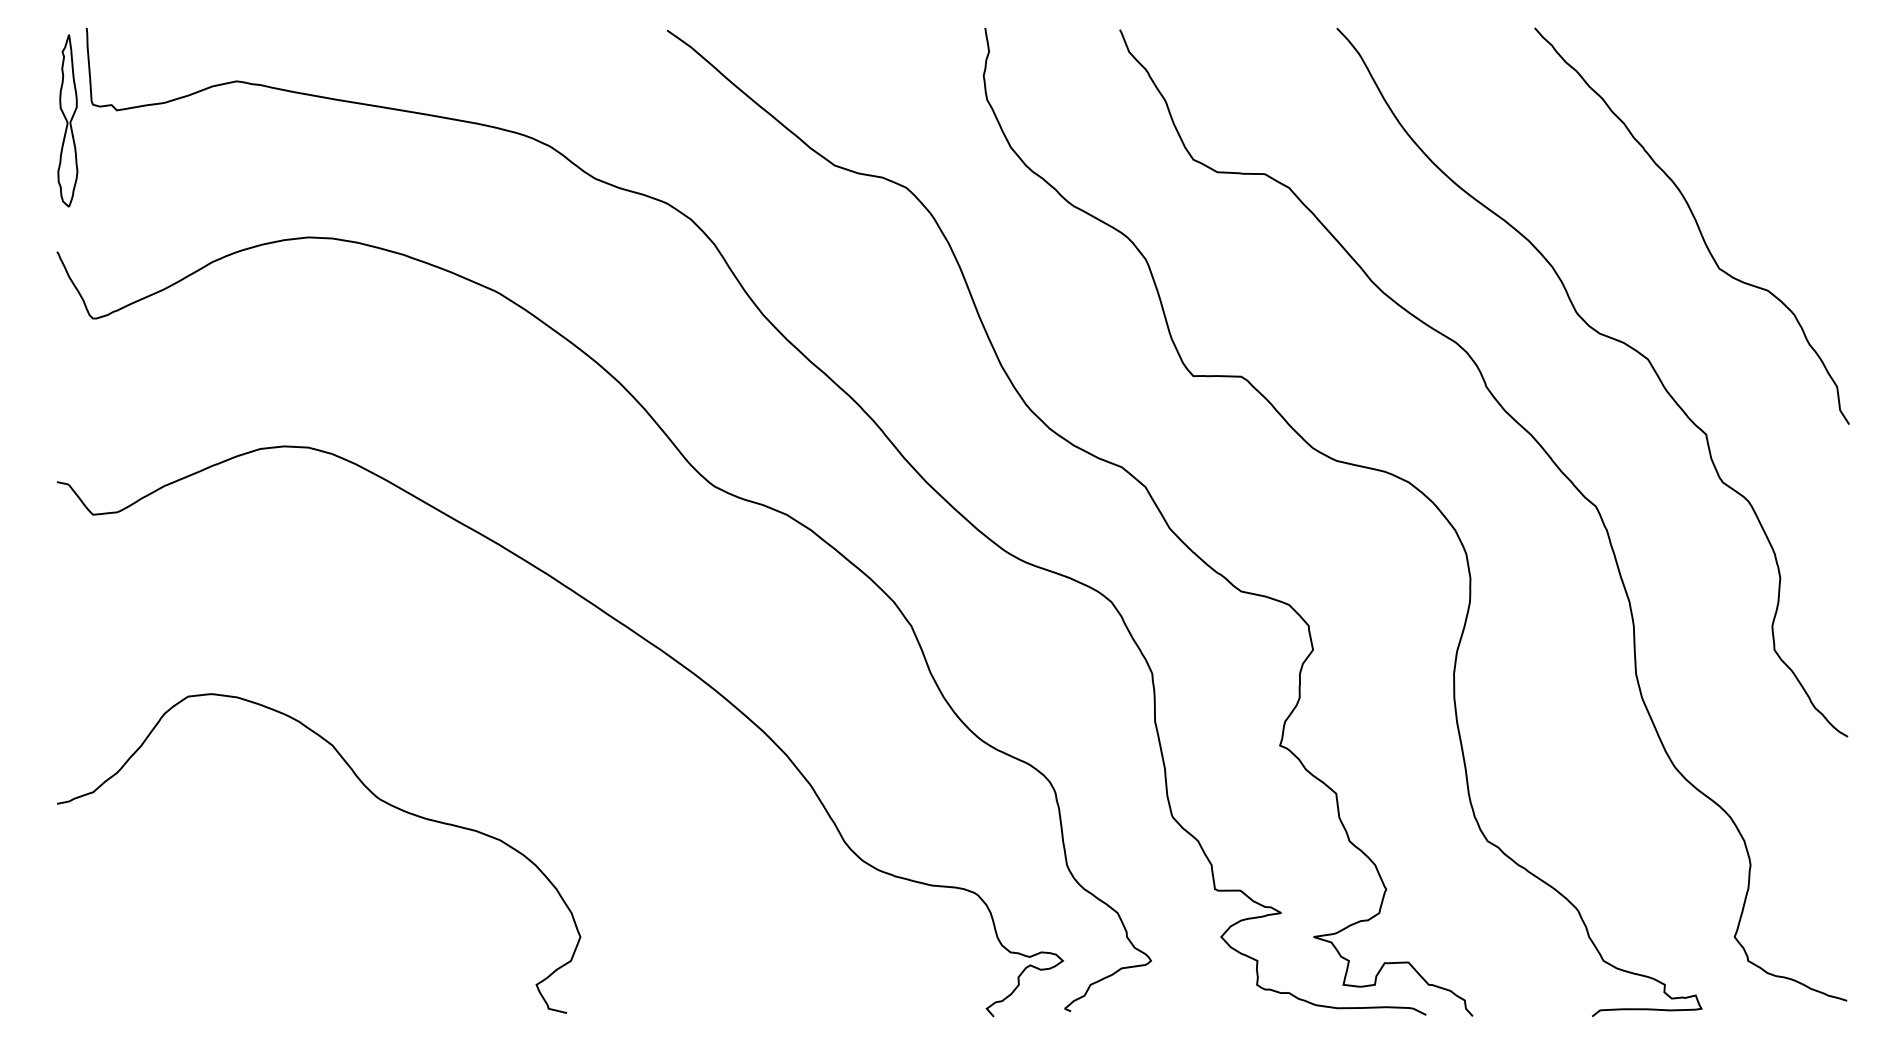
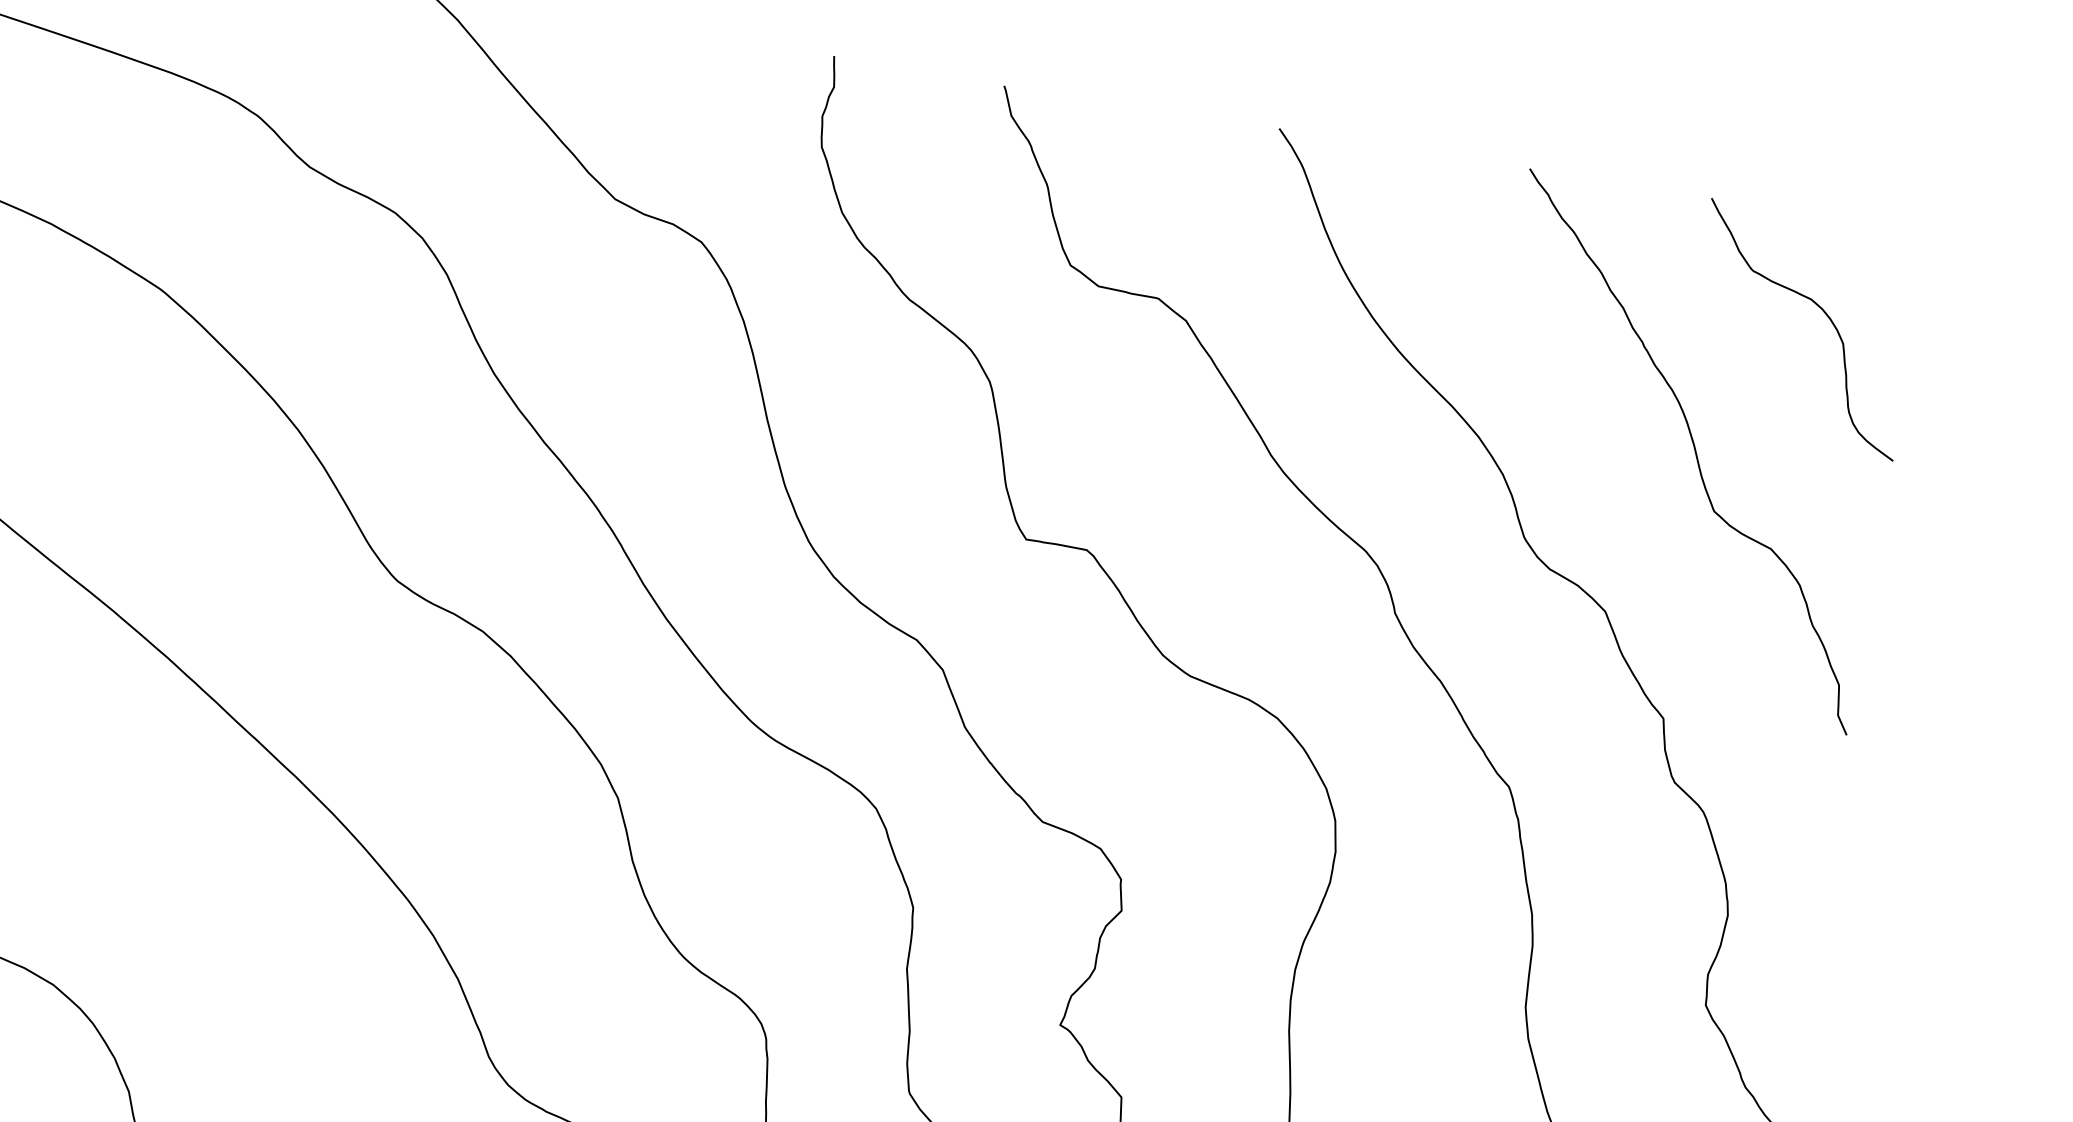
curve: (1776, 100) -> (1820, 310), added

